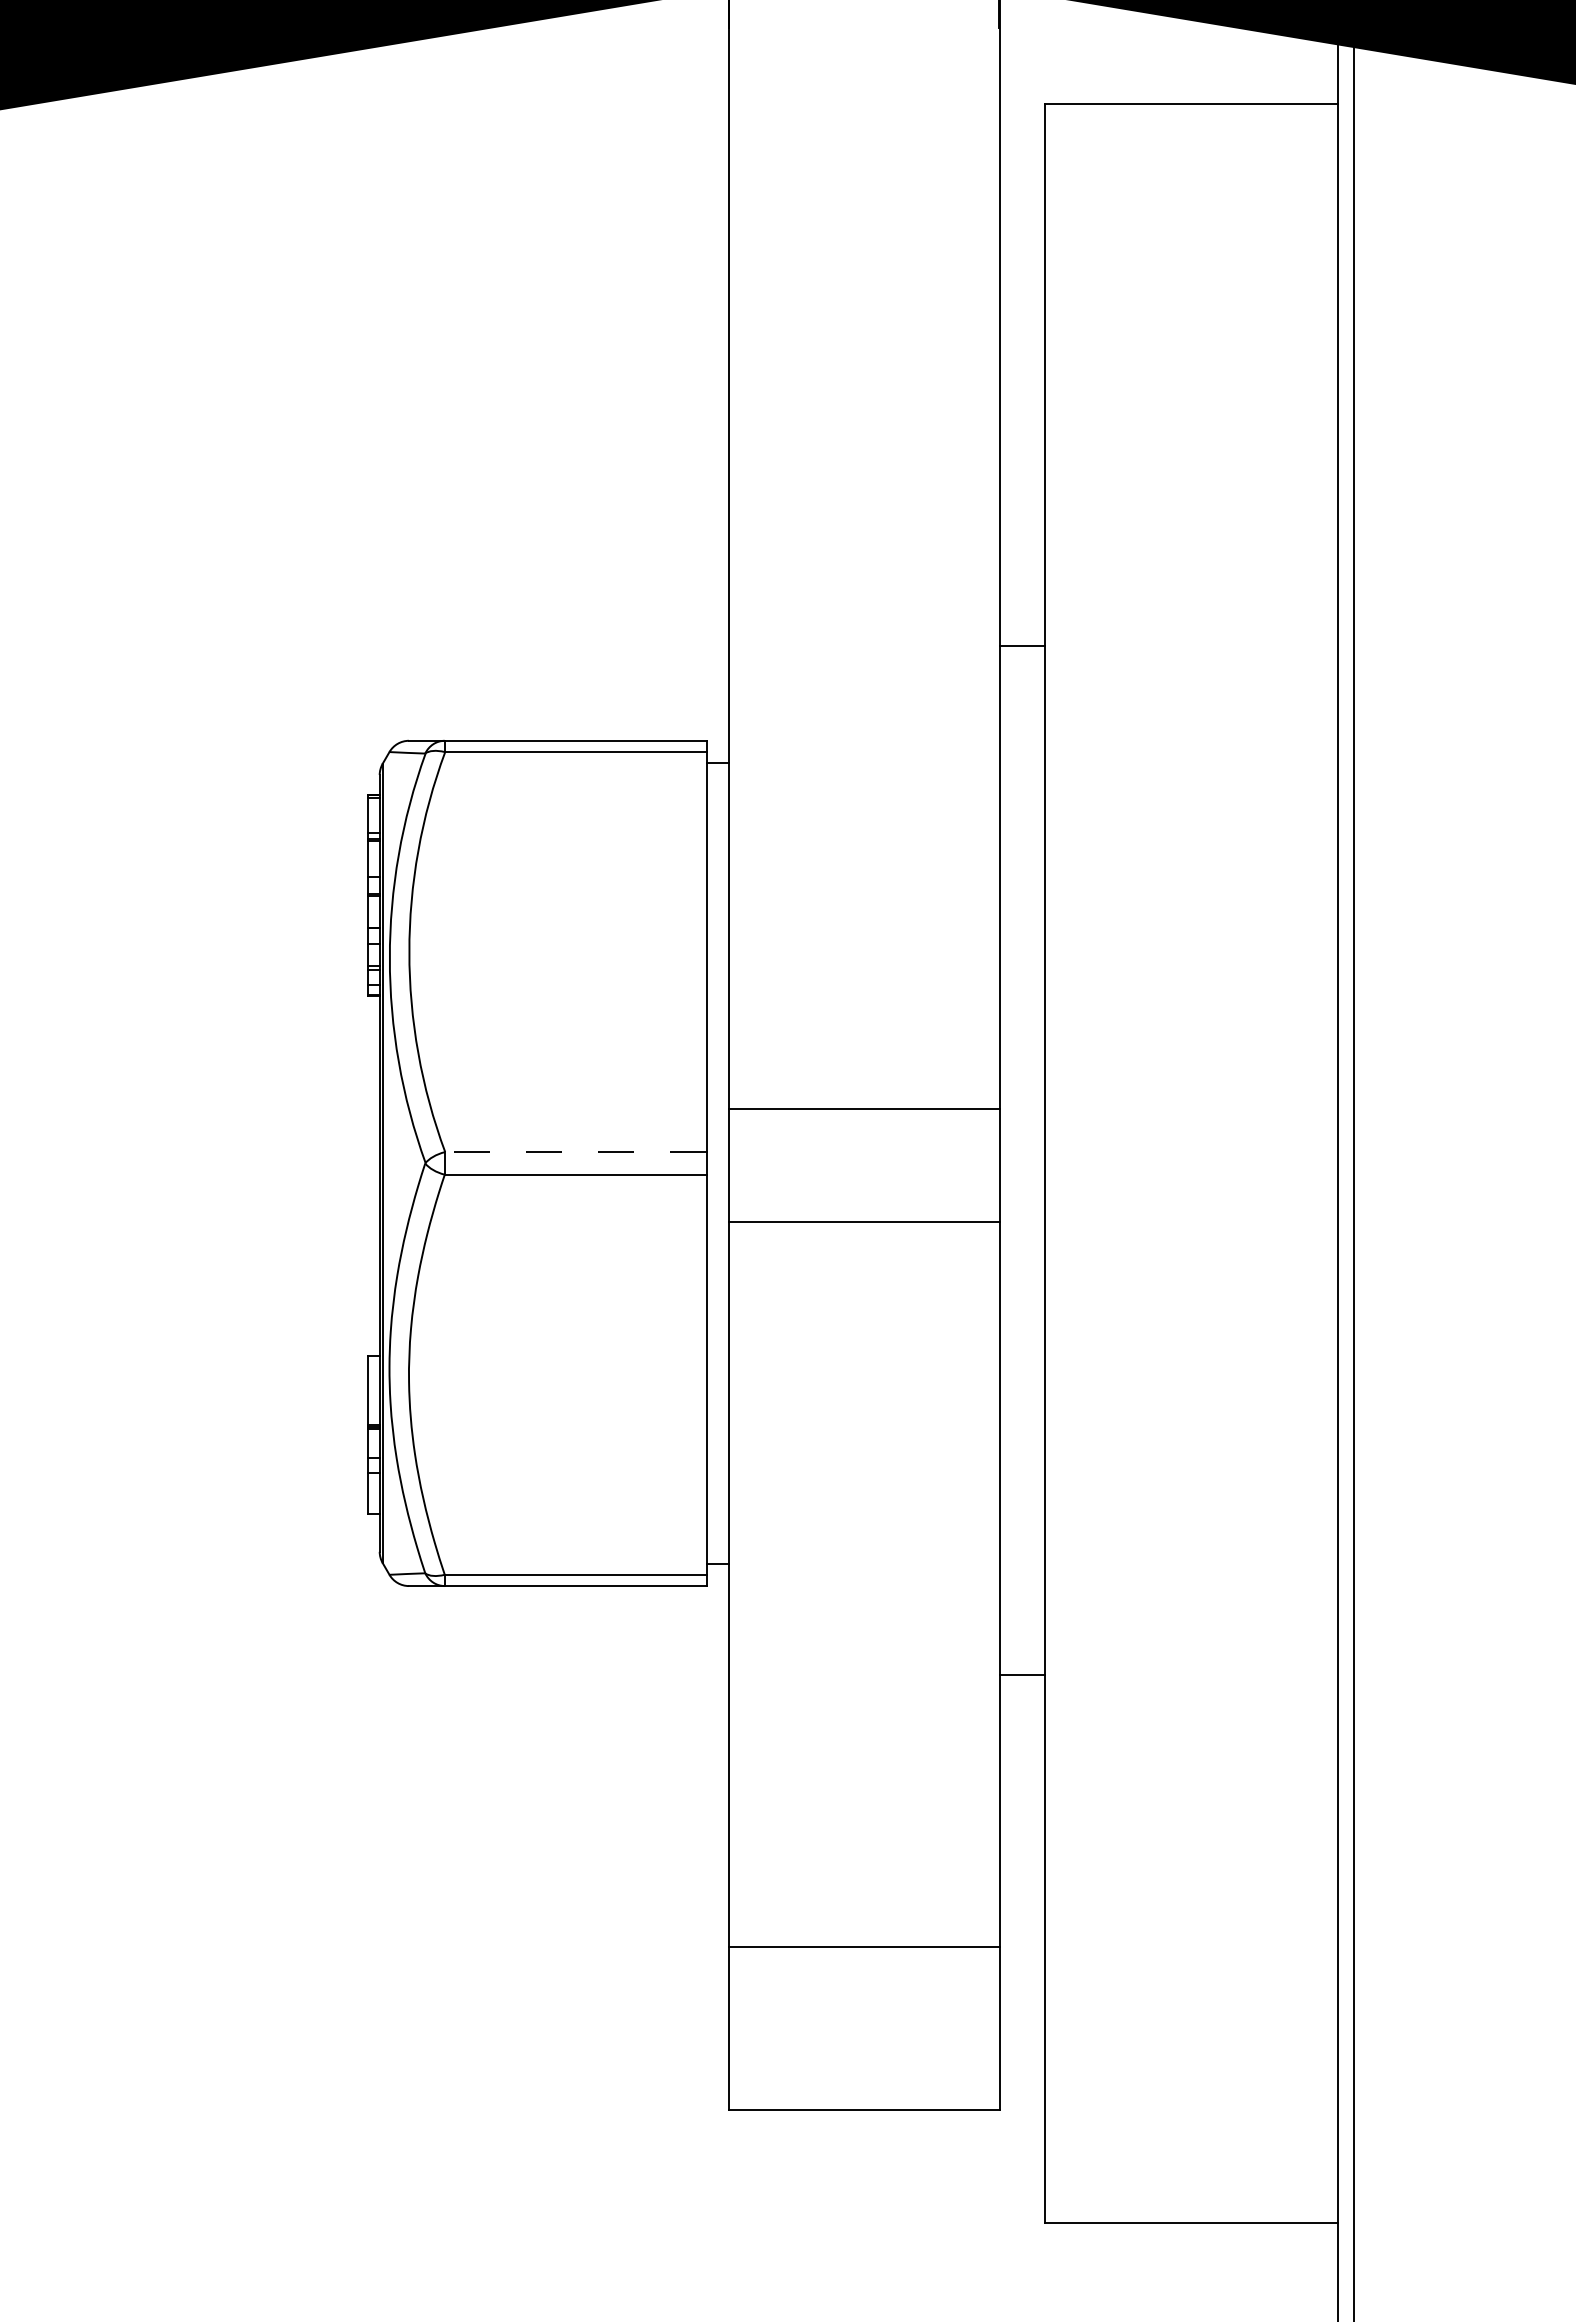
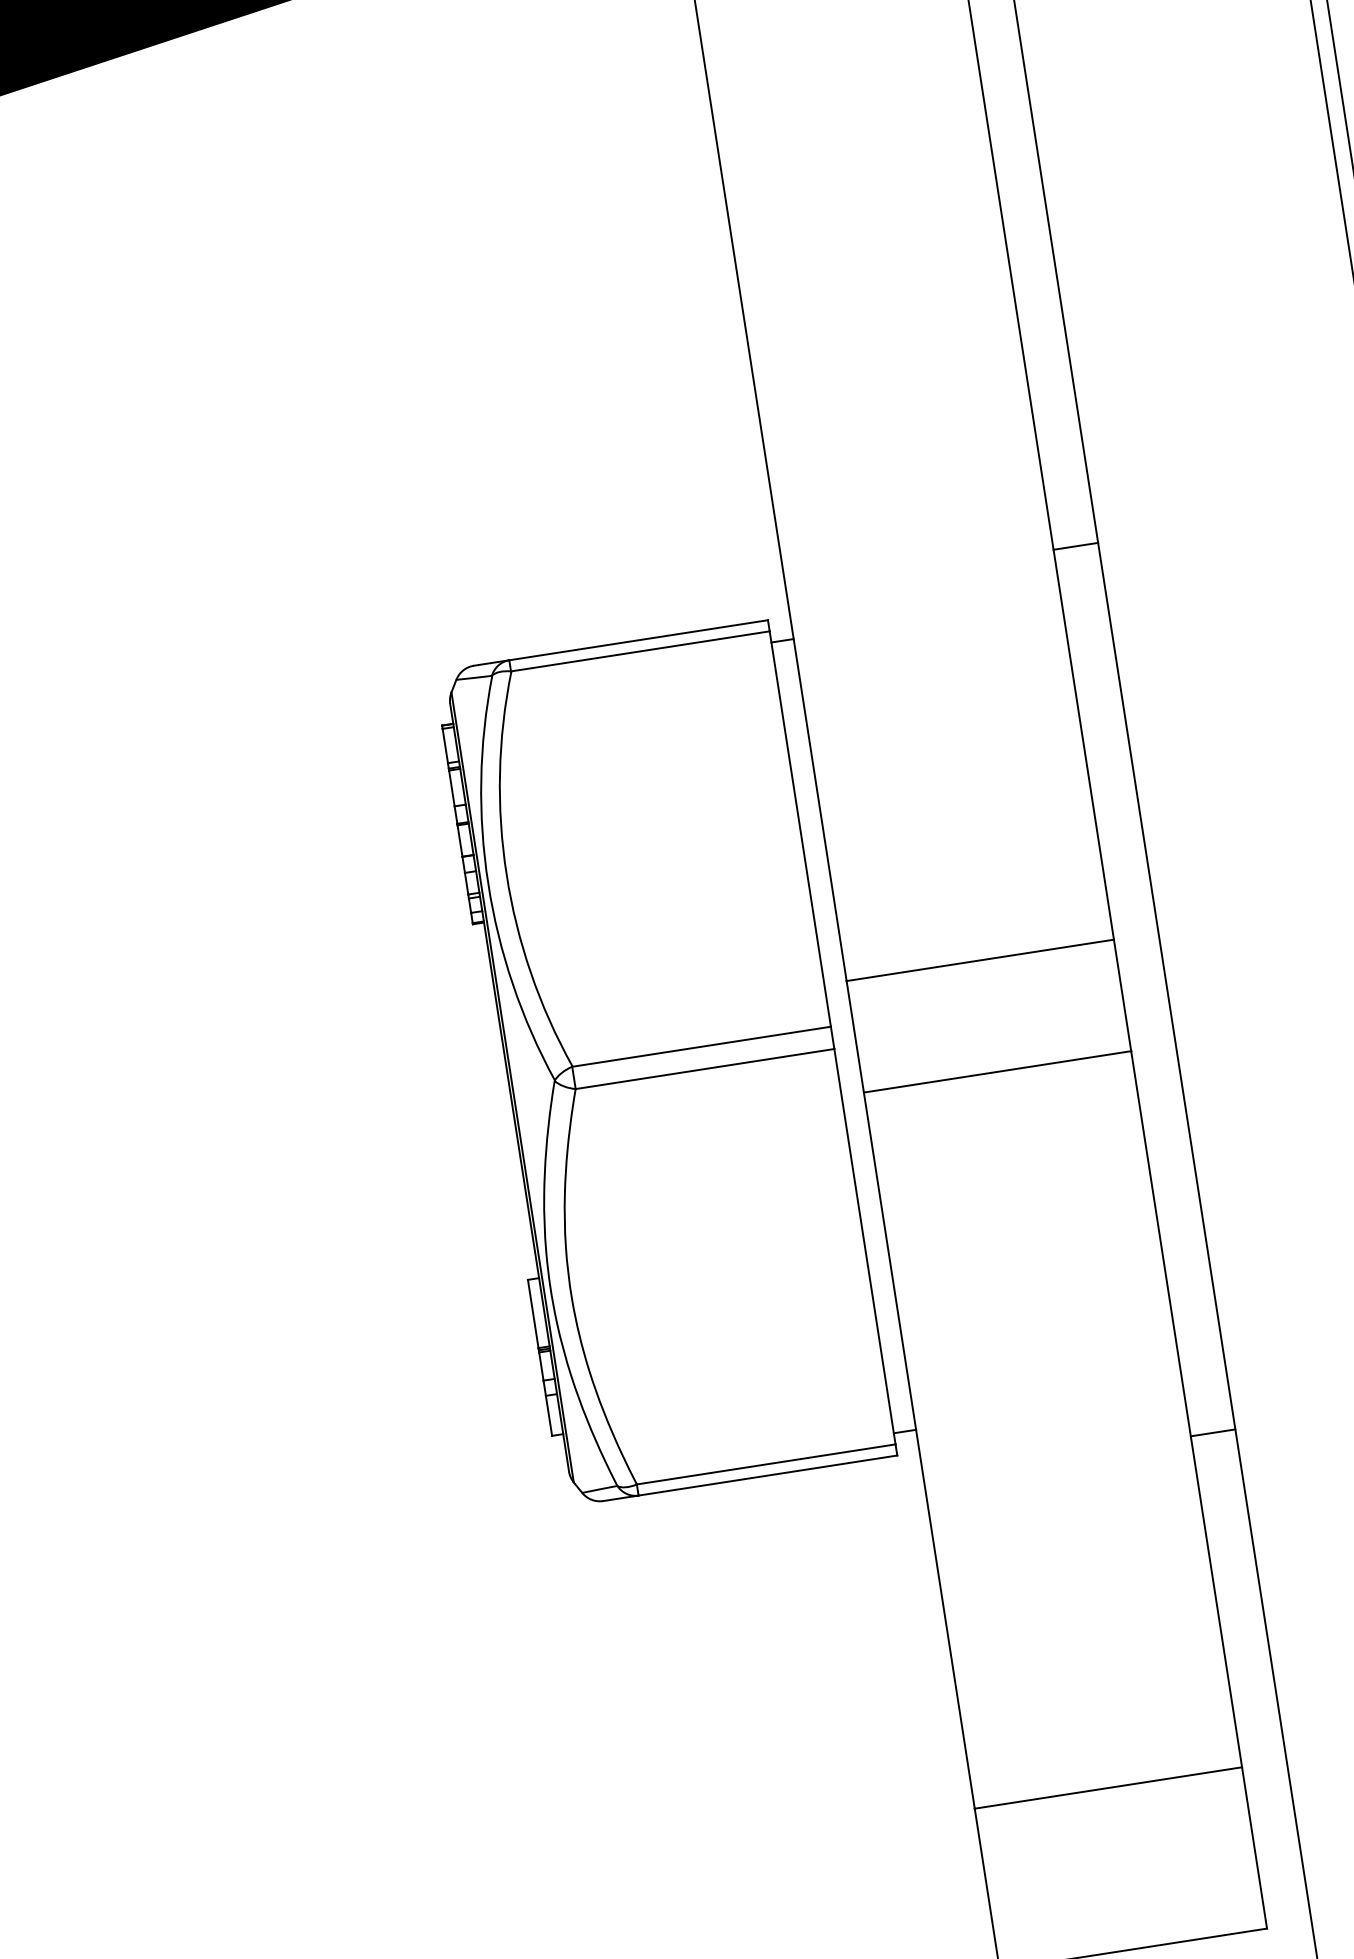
line: (1021, 645) -> (1075, 546), moved
line: (575, 1152) -> (701, 1047), dashed -> solid
line: (1021, 1674) -> (1212, 1432), moved

